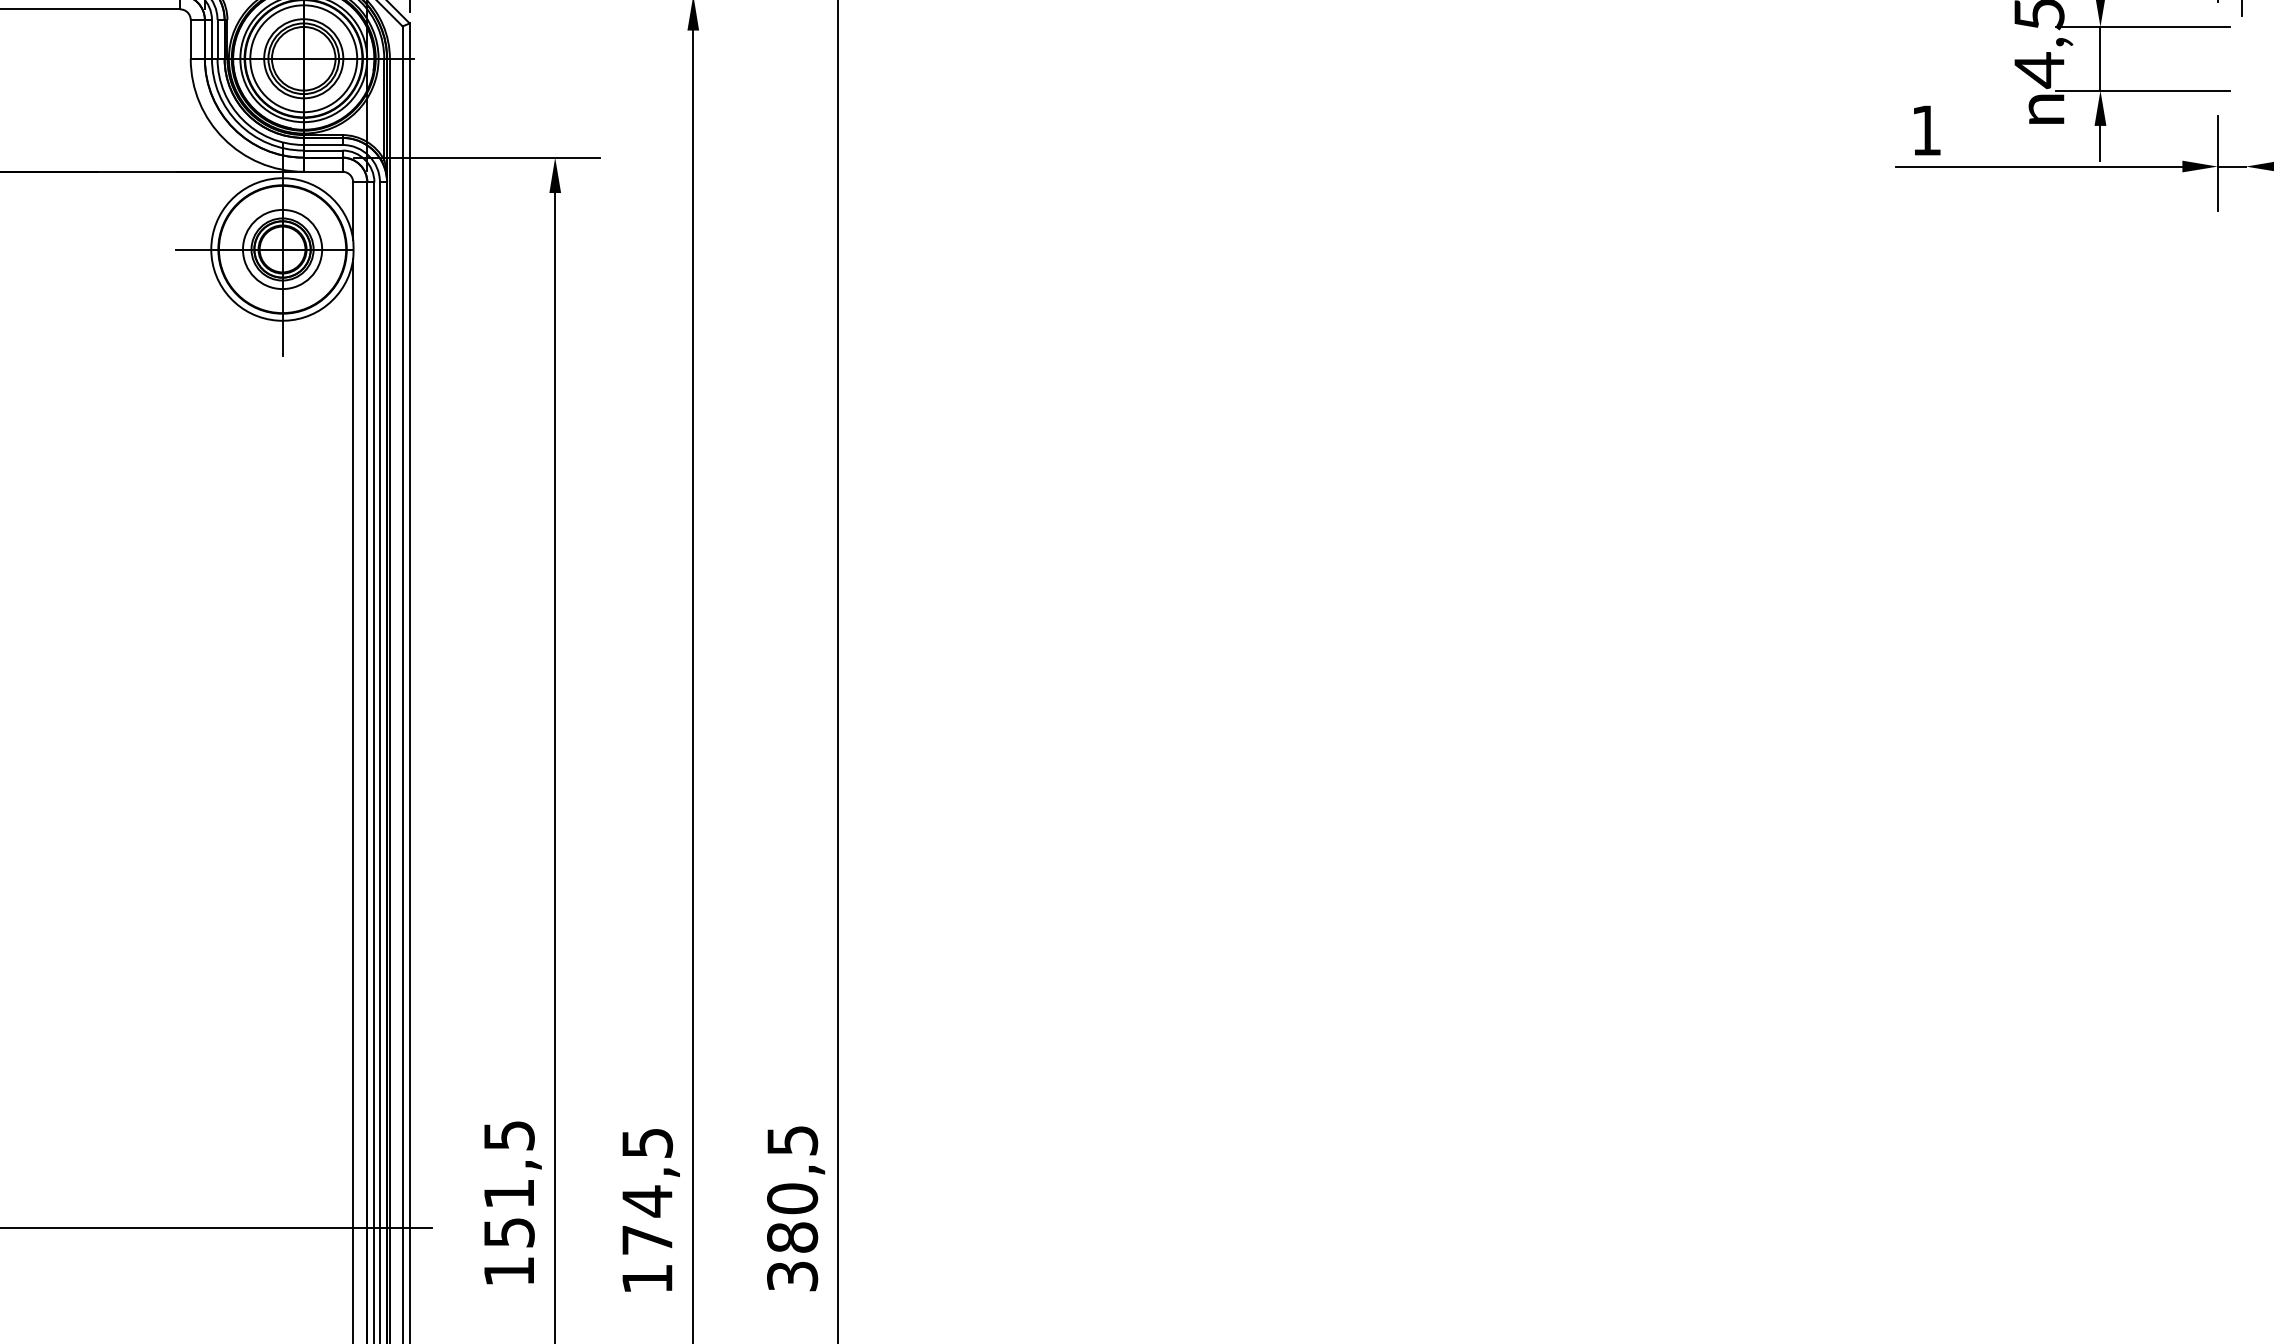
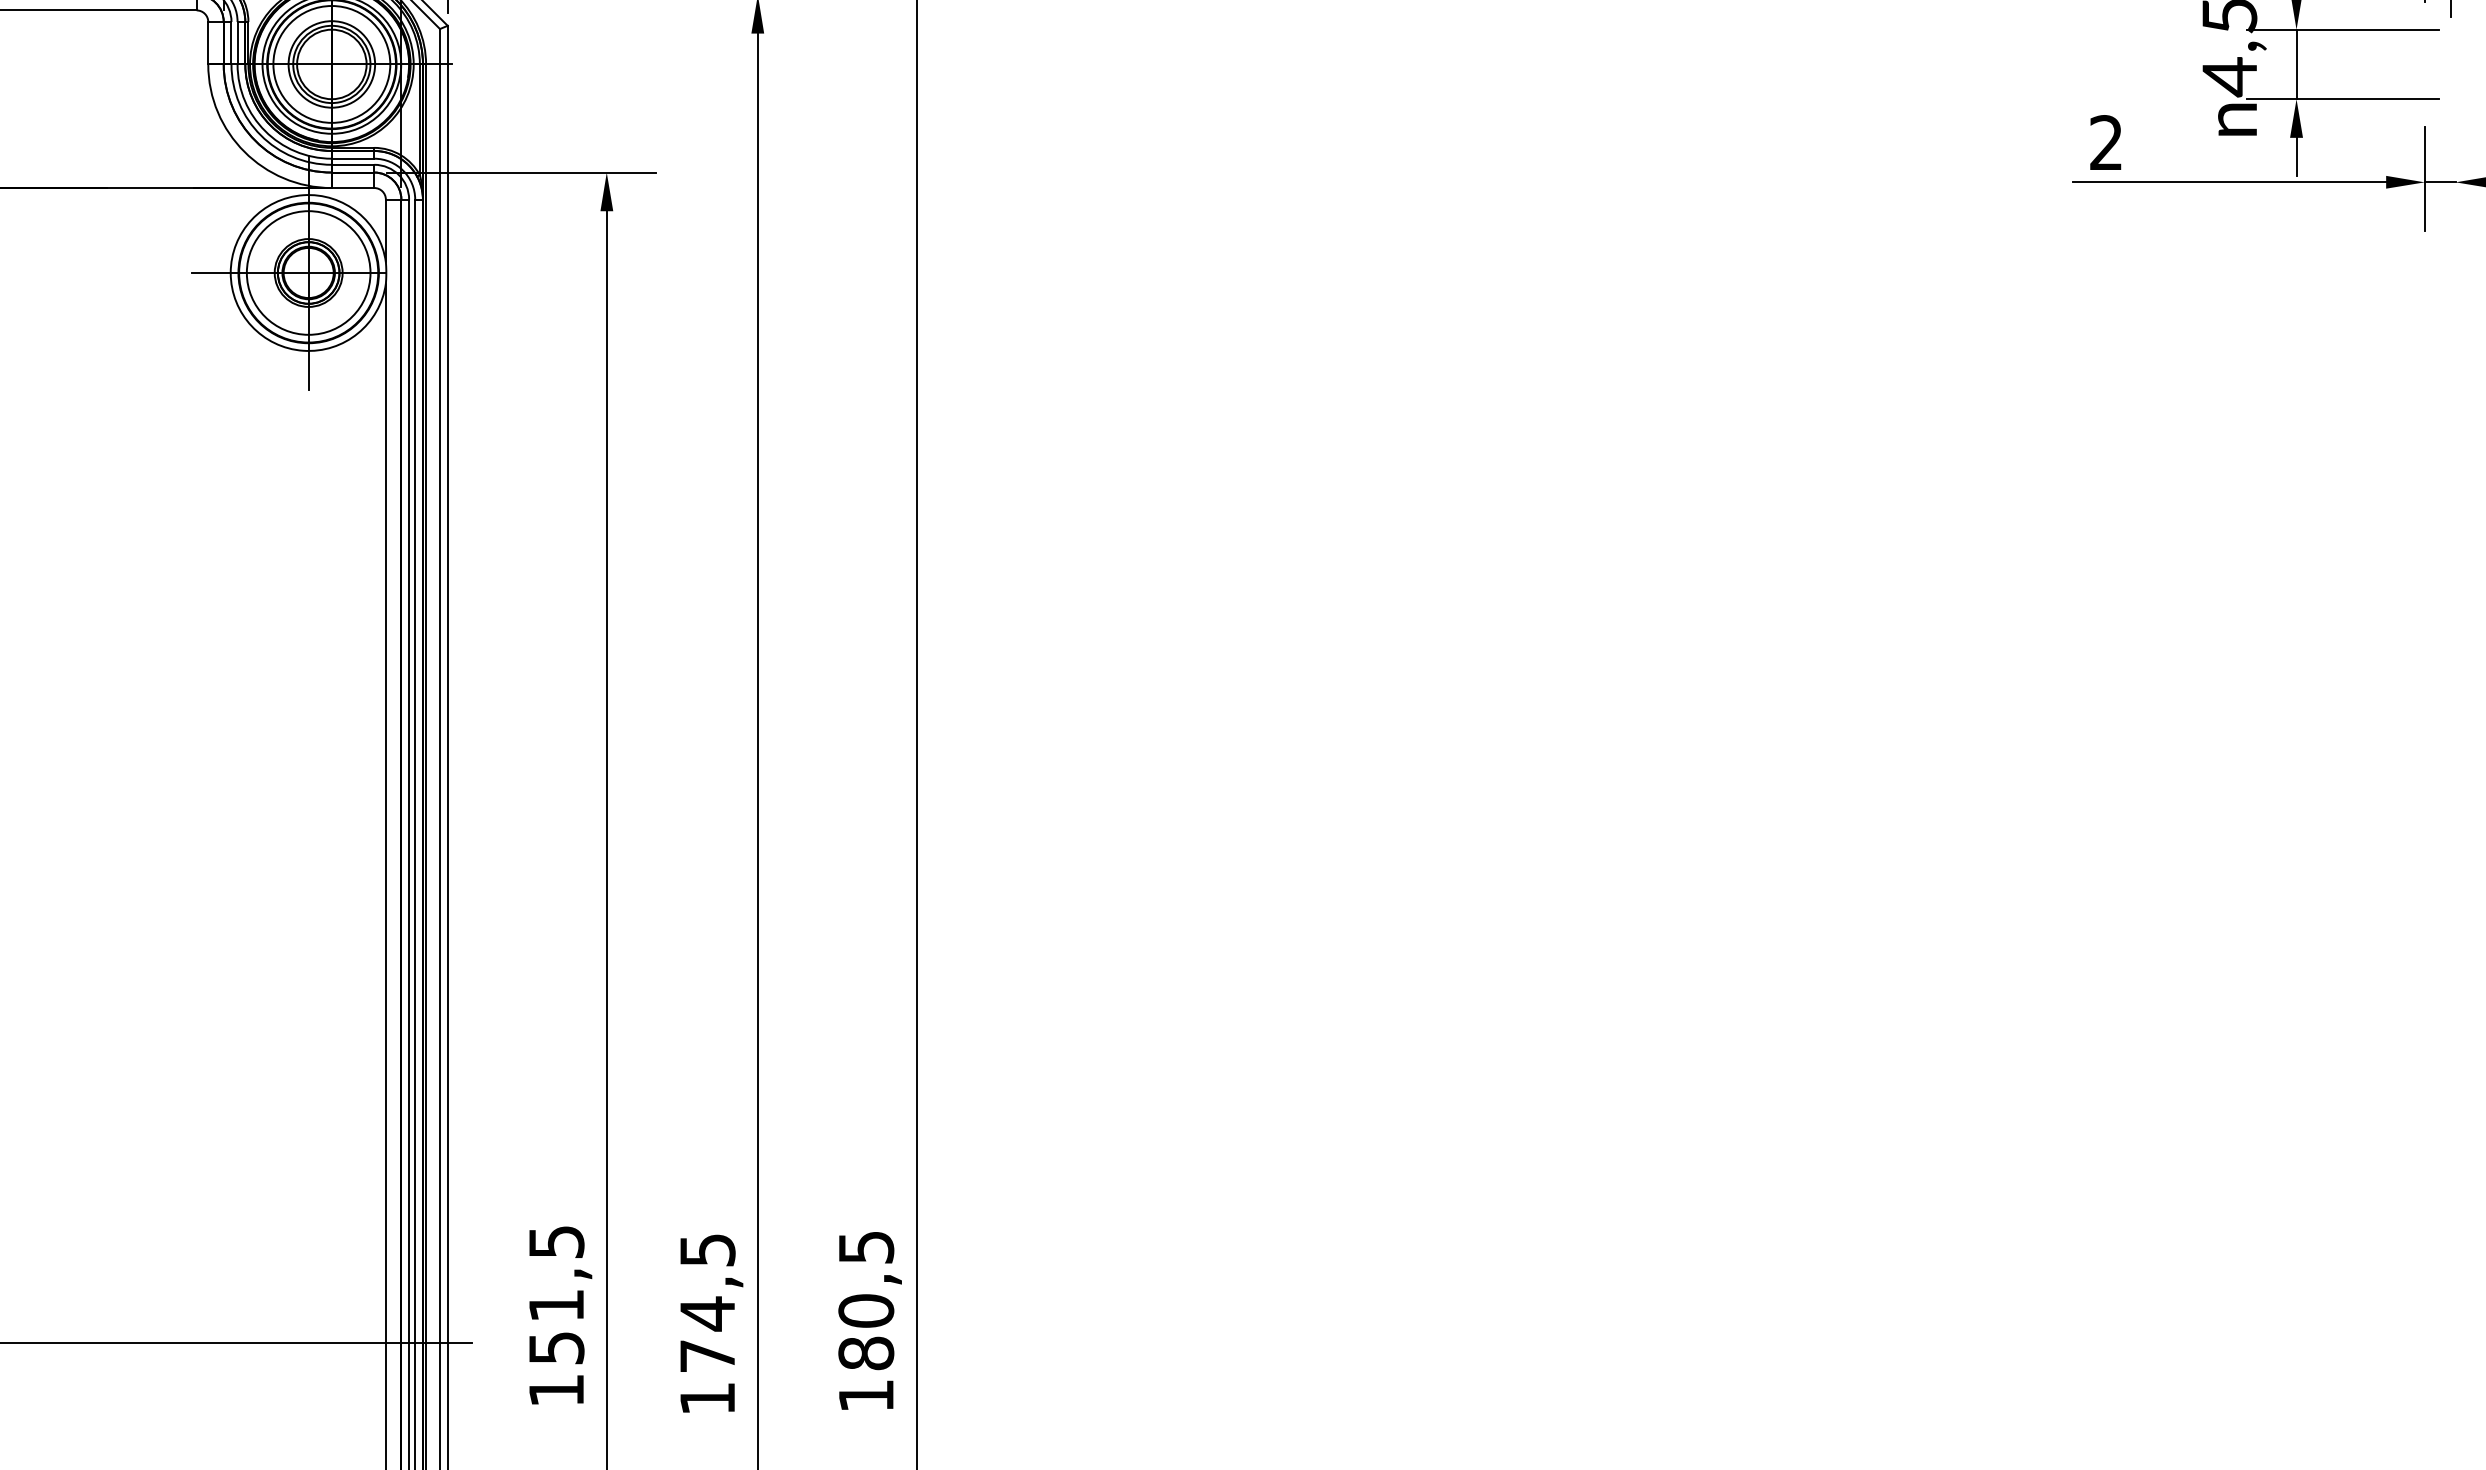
text: (1925, 130) -> (2105, 142), 1 -> 2
circle: (282, 249) -> (308, 272), size x1.43
text: (792, 1276) -> (866, 1395), 380,5 -> 180,5

